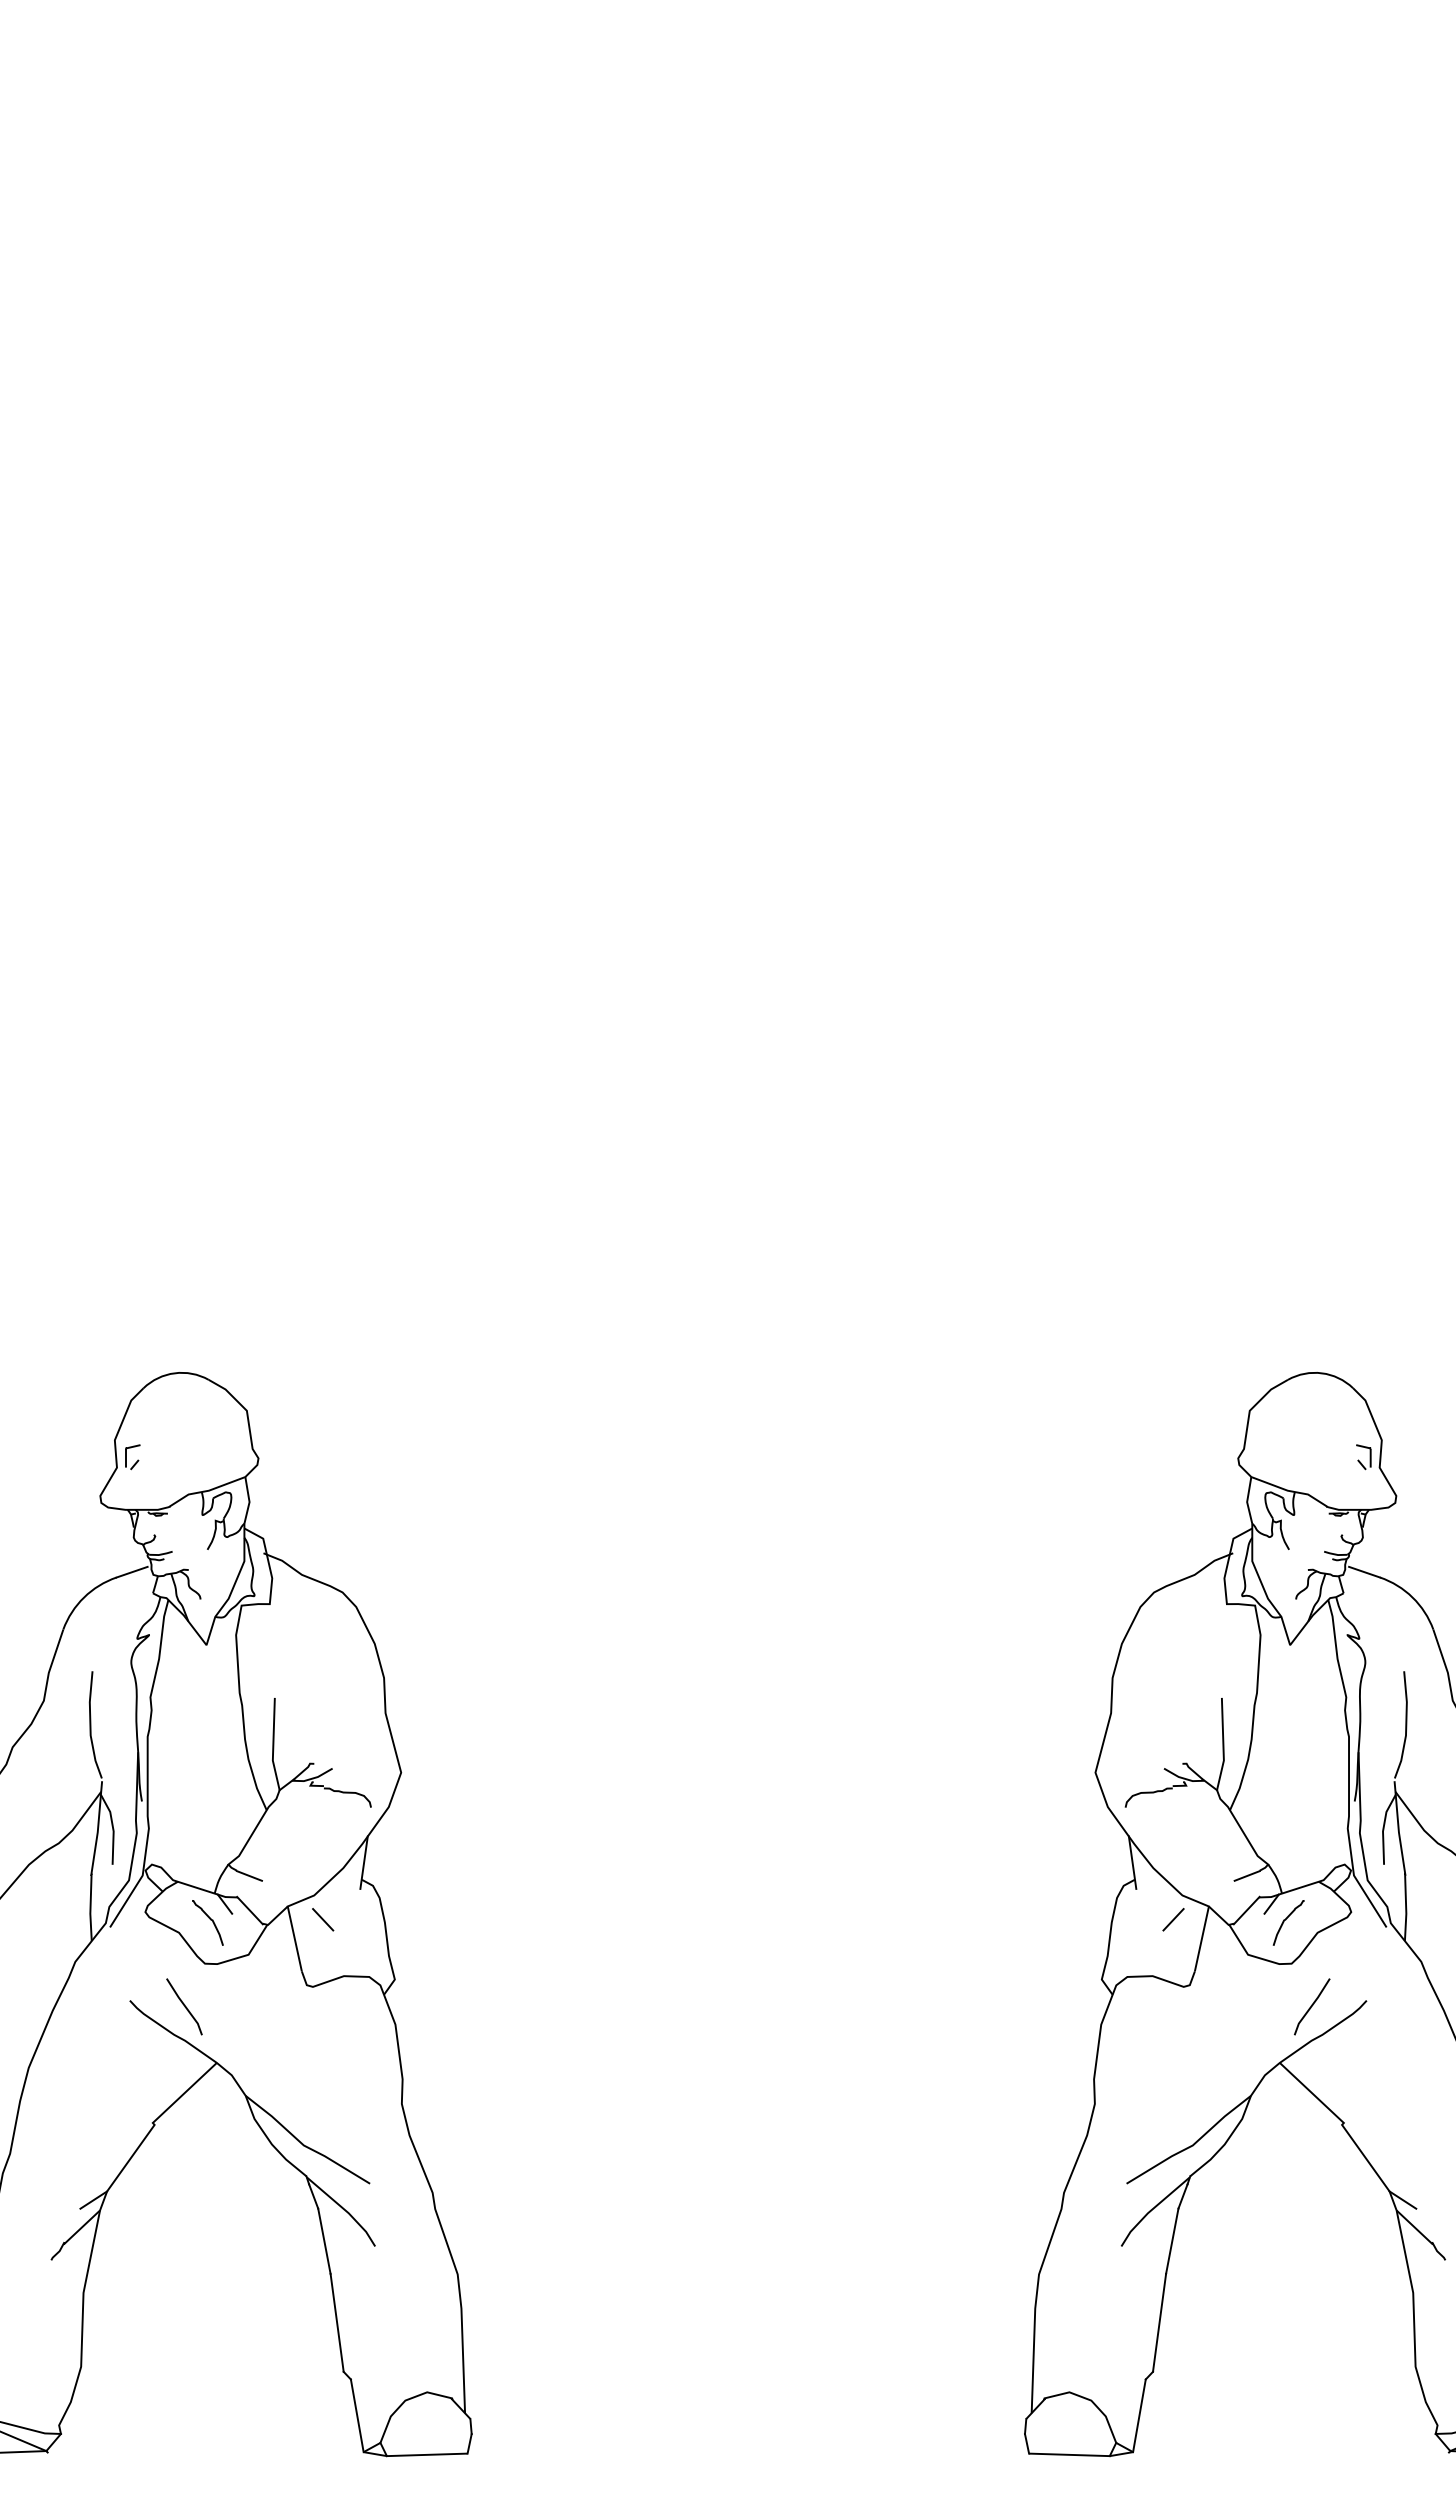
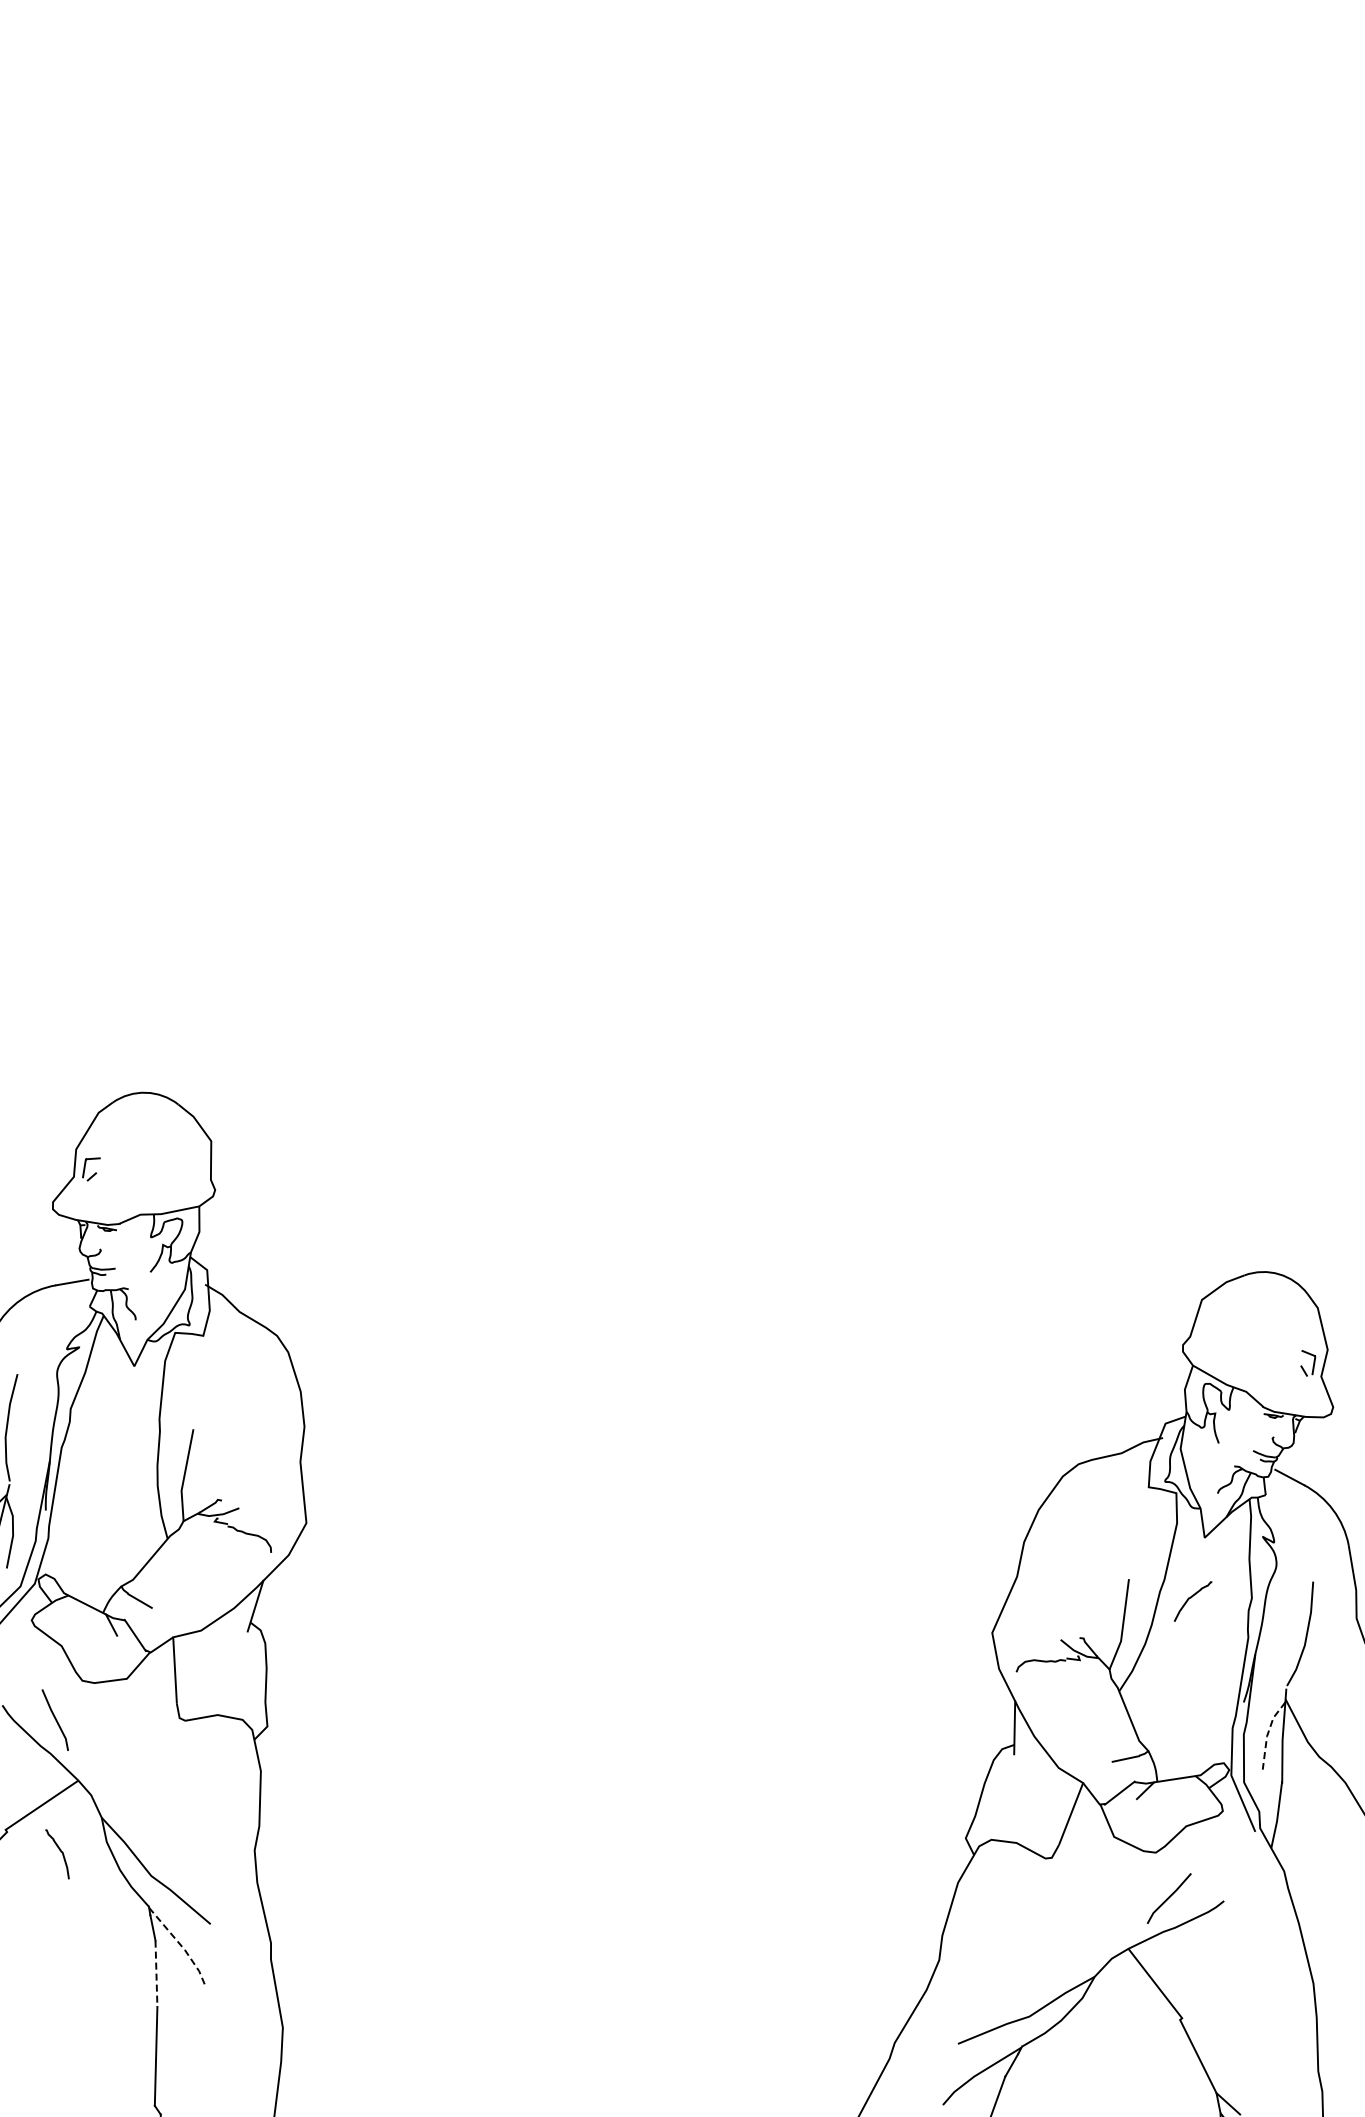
line: (1383, 1828) -> (1267, 1733), solid -> dashed
curve: (209, 1919) -> (59, 1851), moved
line: (323, 1919) -> (206, 1655), removed
line: (1173, 1919) -> (1046, 1790), removed
curve: (1286, 1919) -> (1191, 1597), moved
line: (345, 2210) -> (182, 1946), solid -> dashed
line: (324, 2241) -> (156, 1974), solid -> dashed

